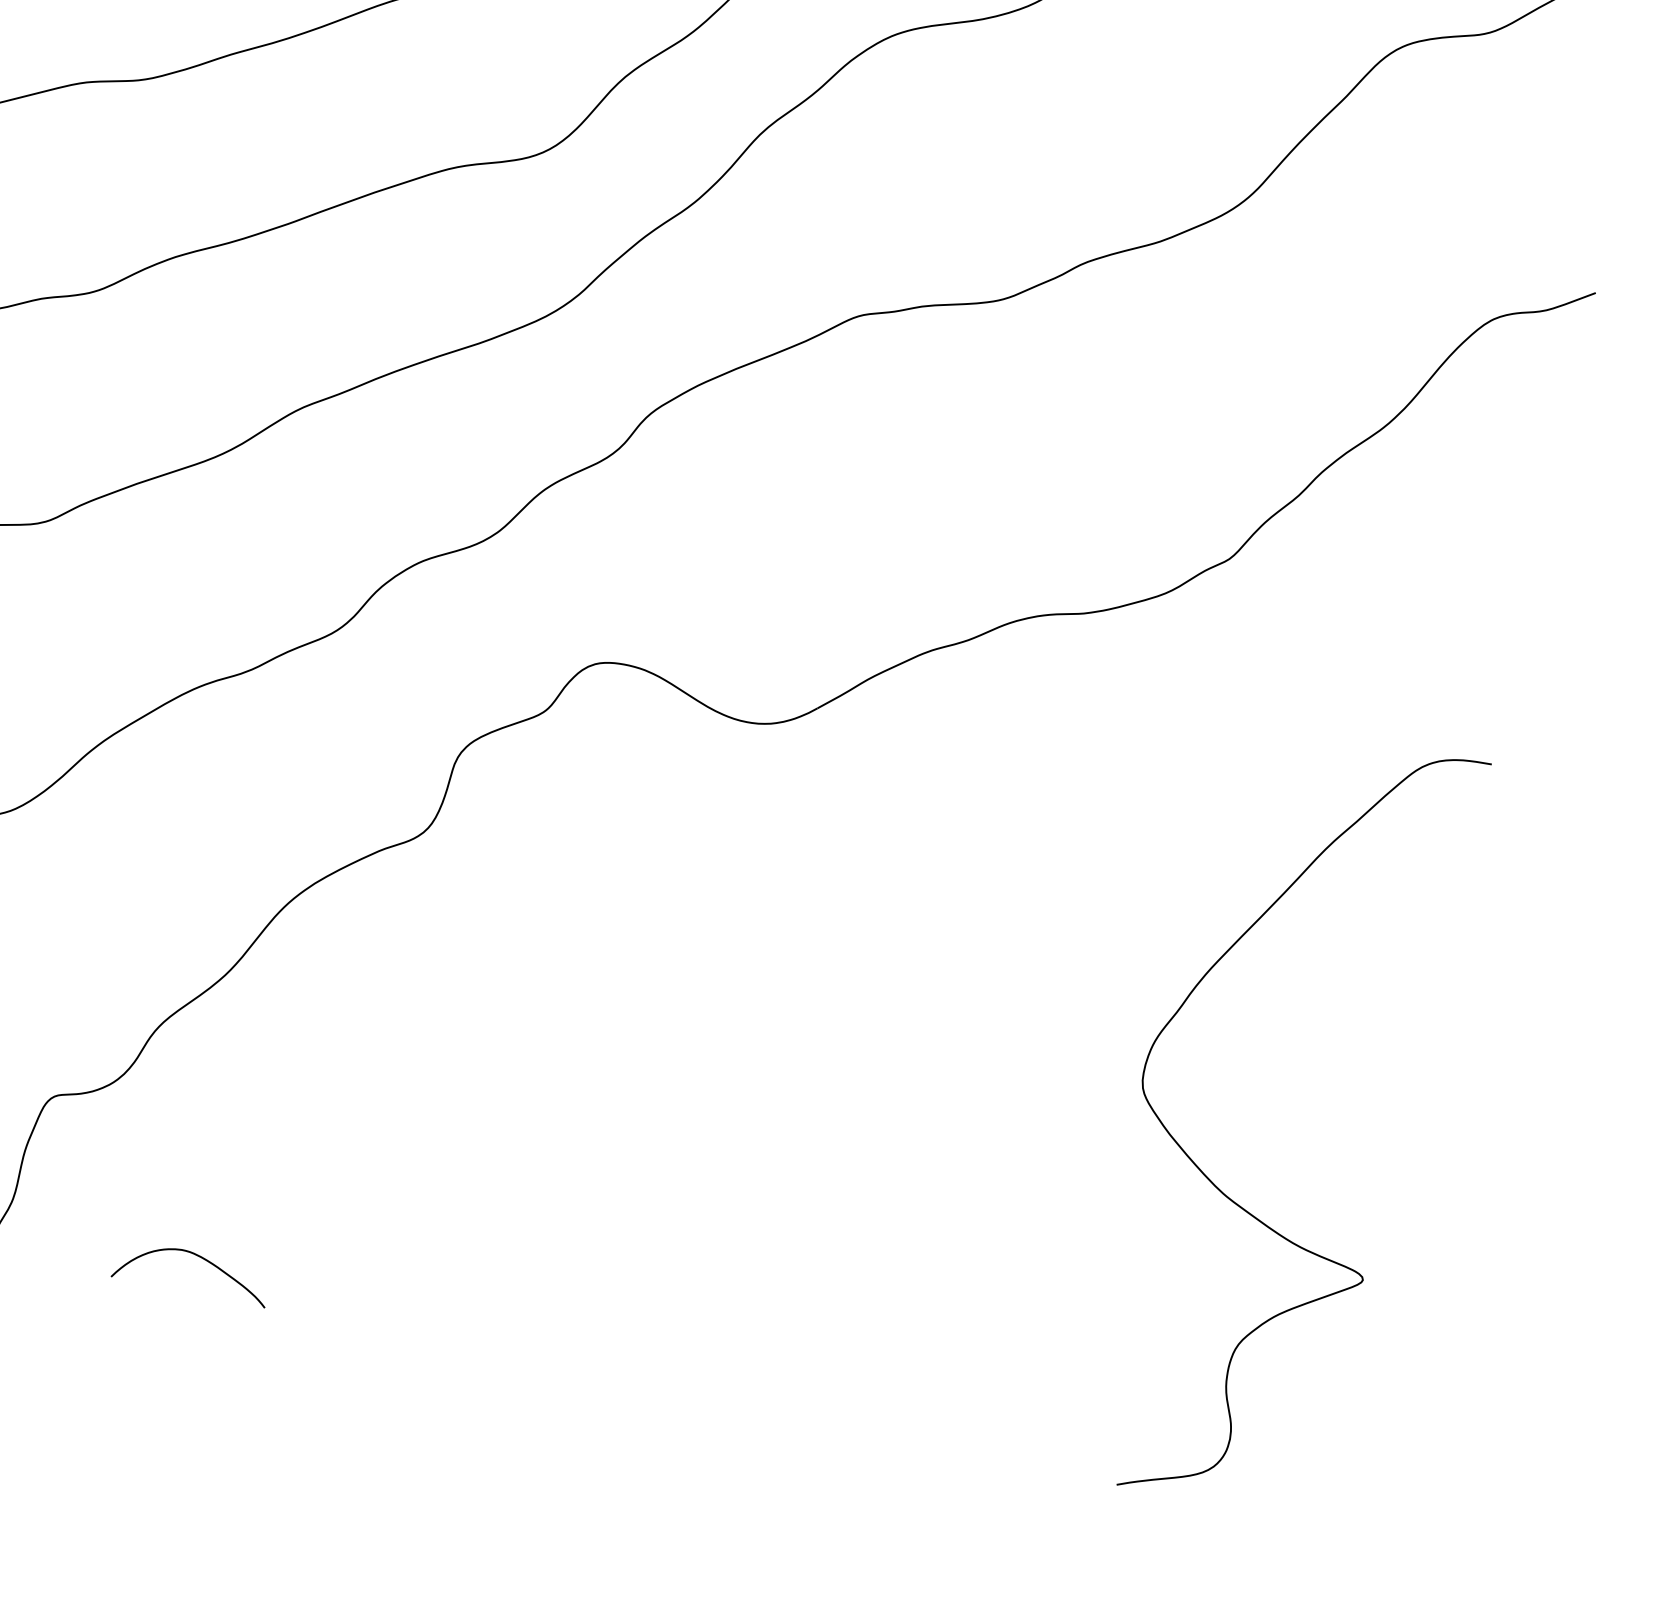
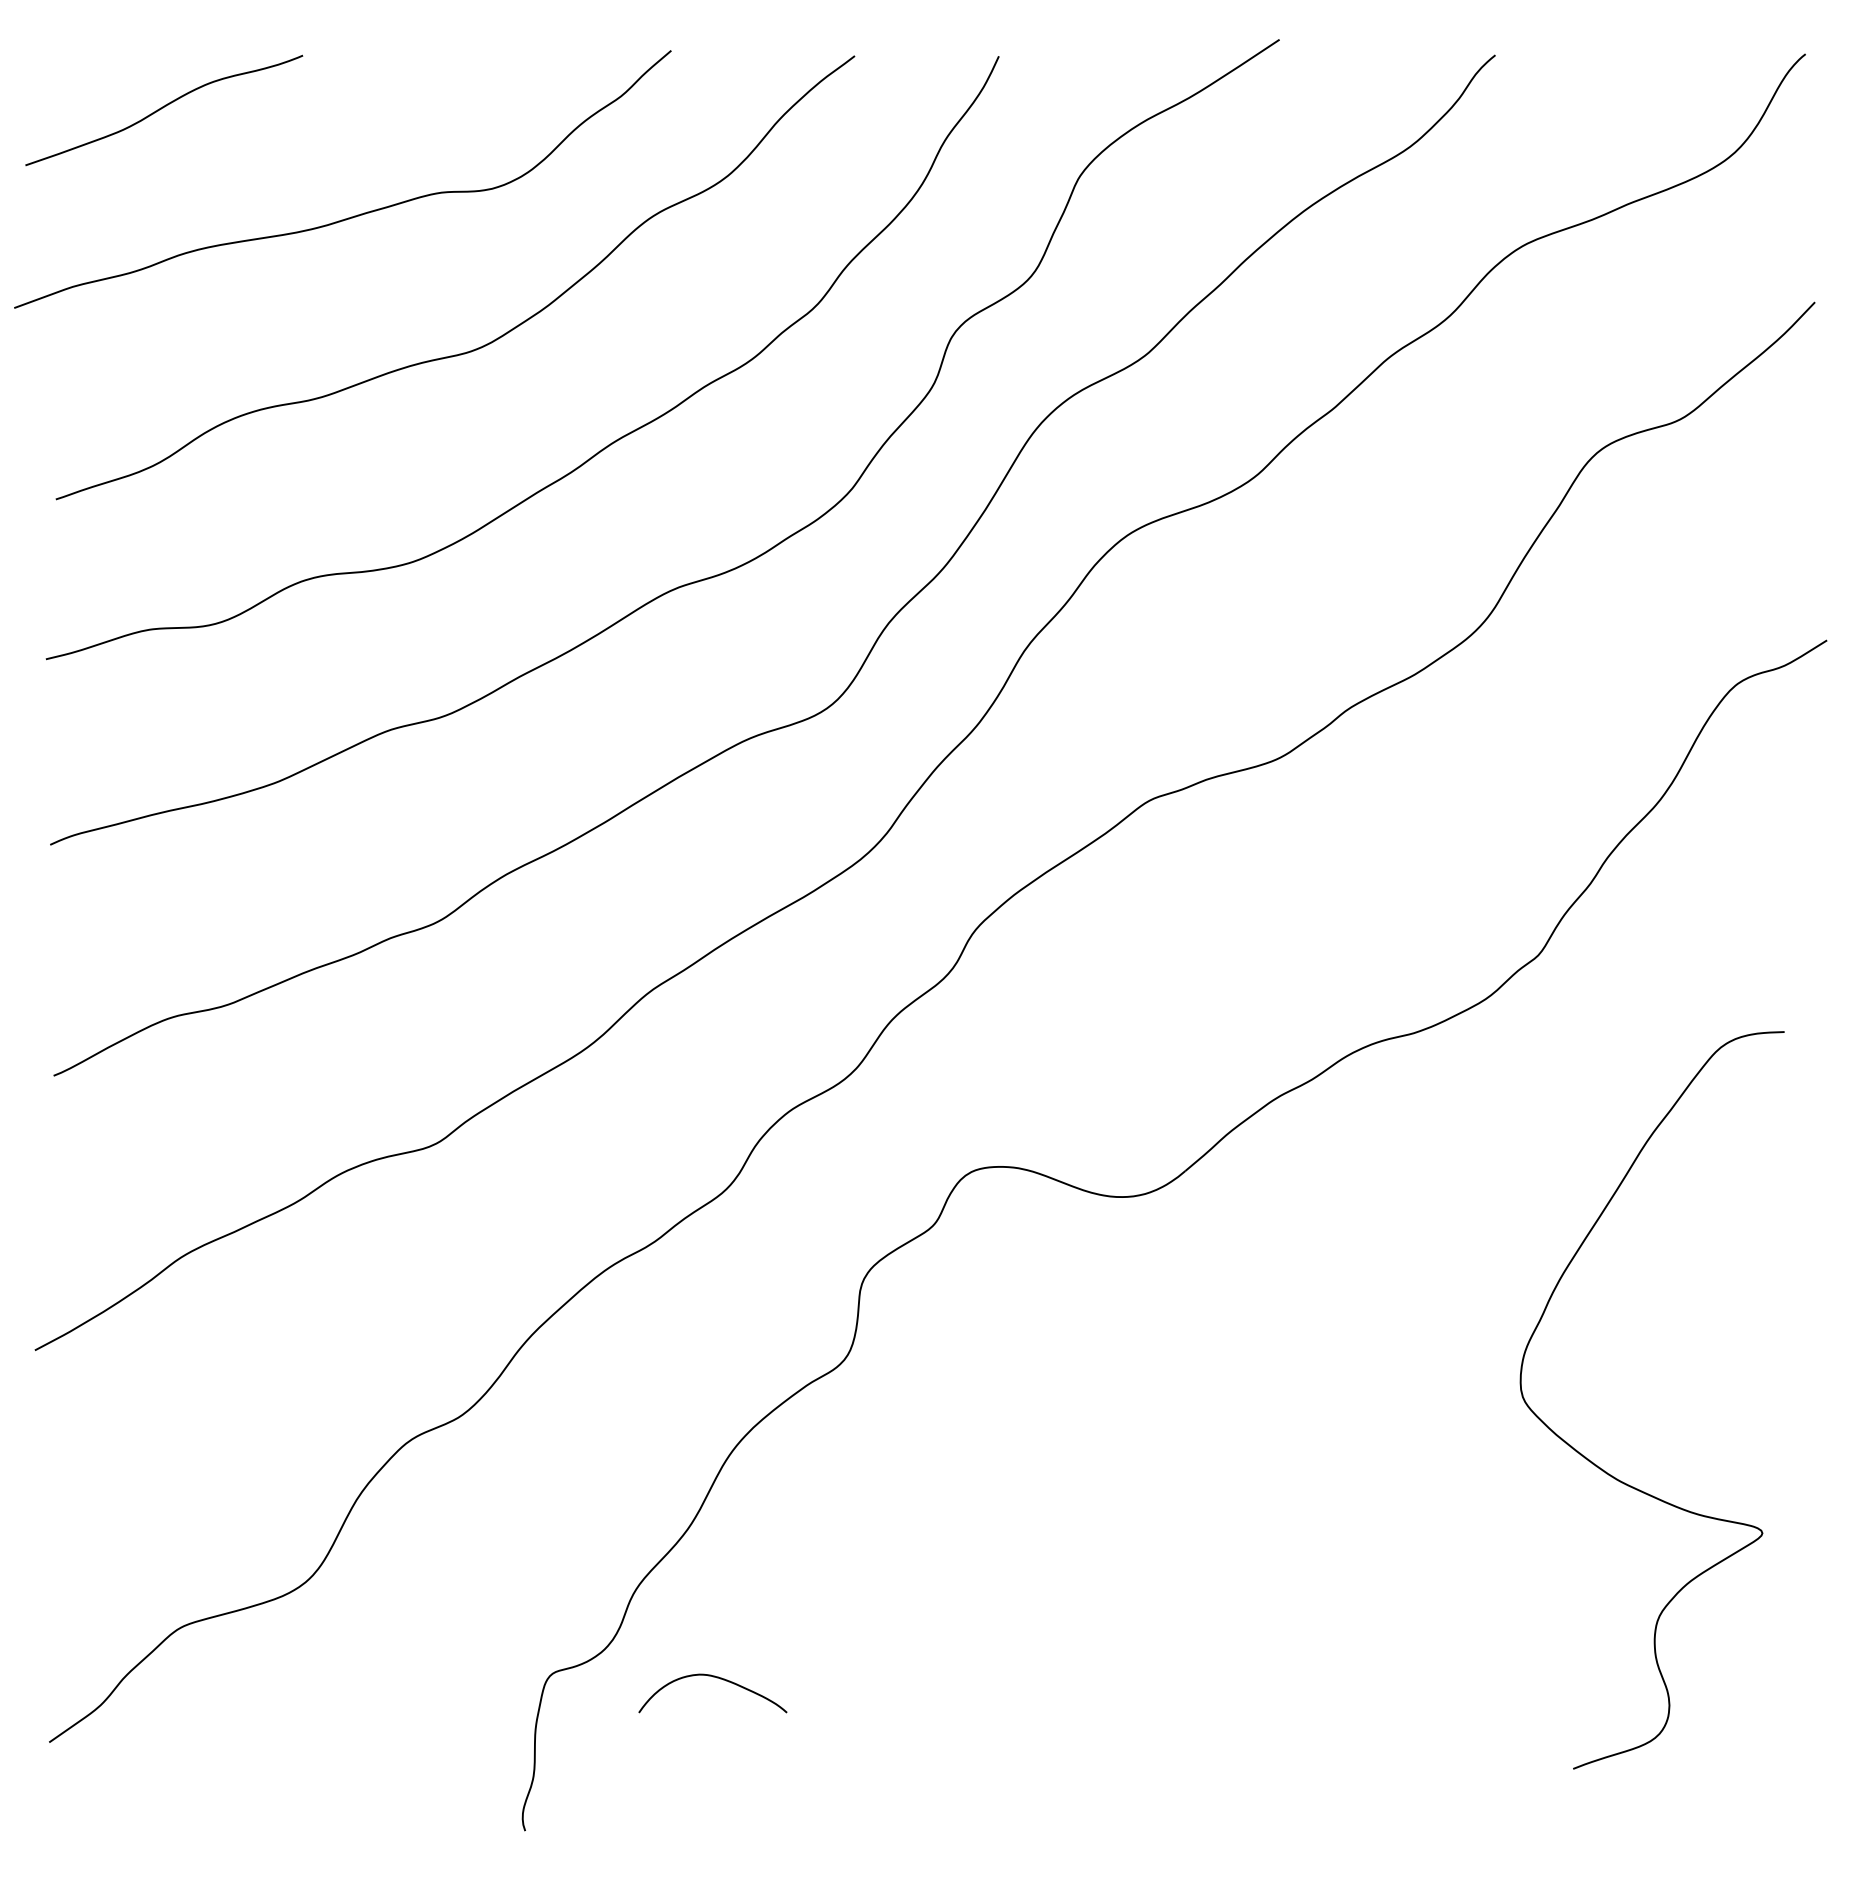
curve: (1207, 1176) -> (1599, 1466), moved
curve: (199, 1257) -> (717, 1678), moved

